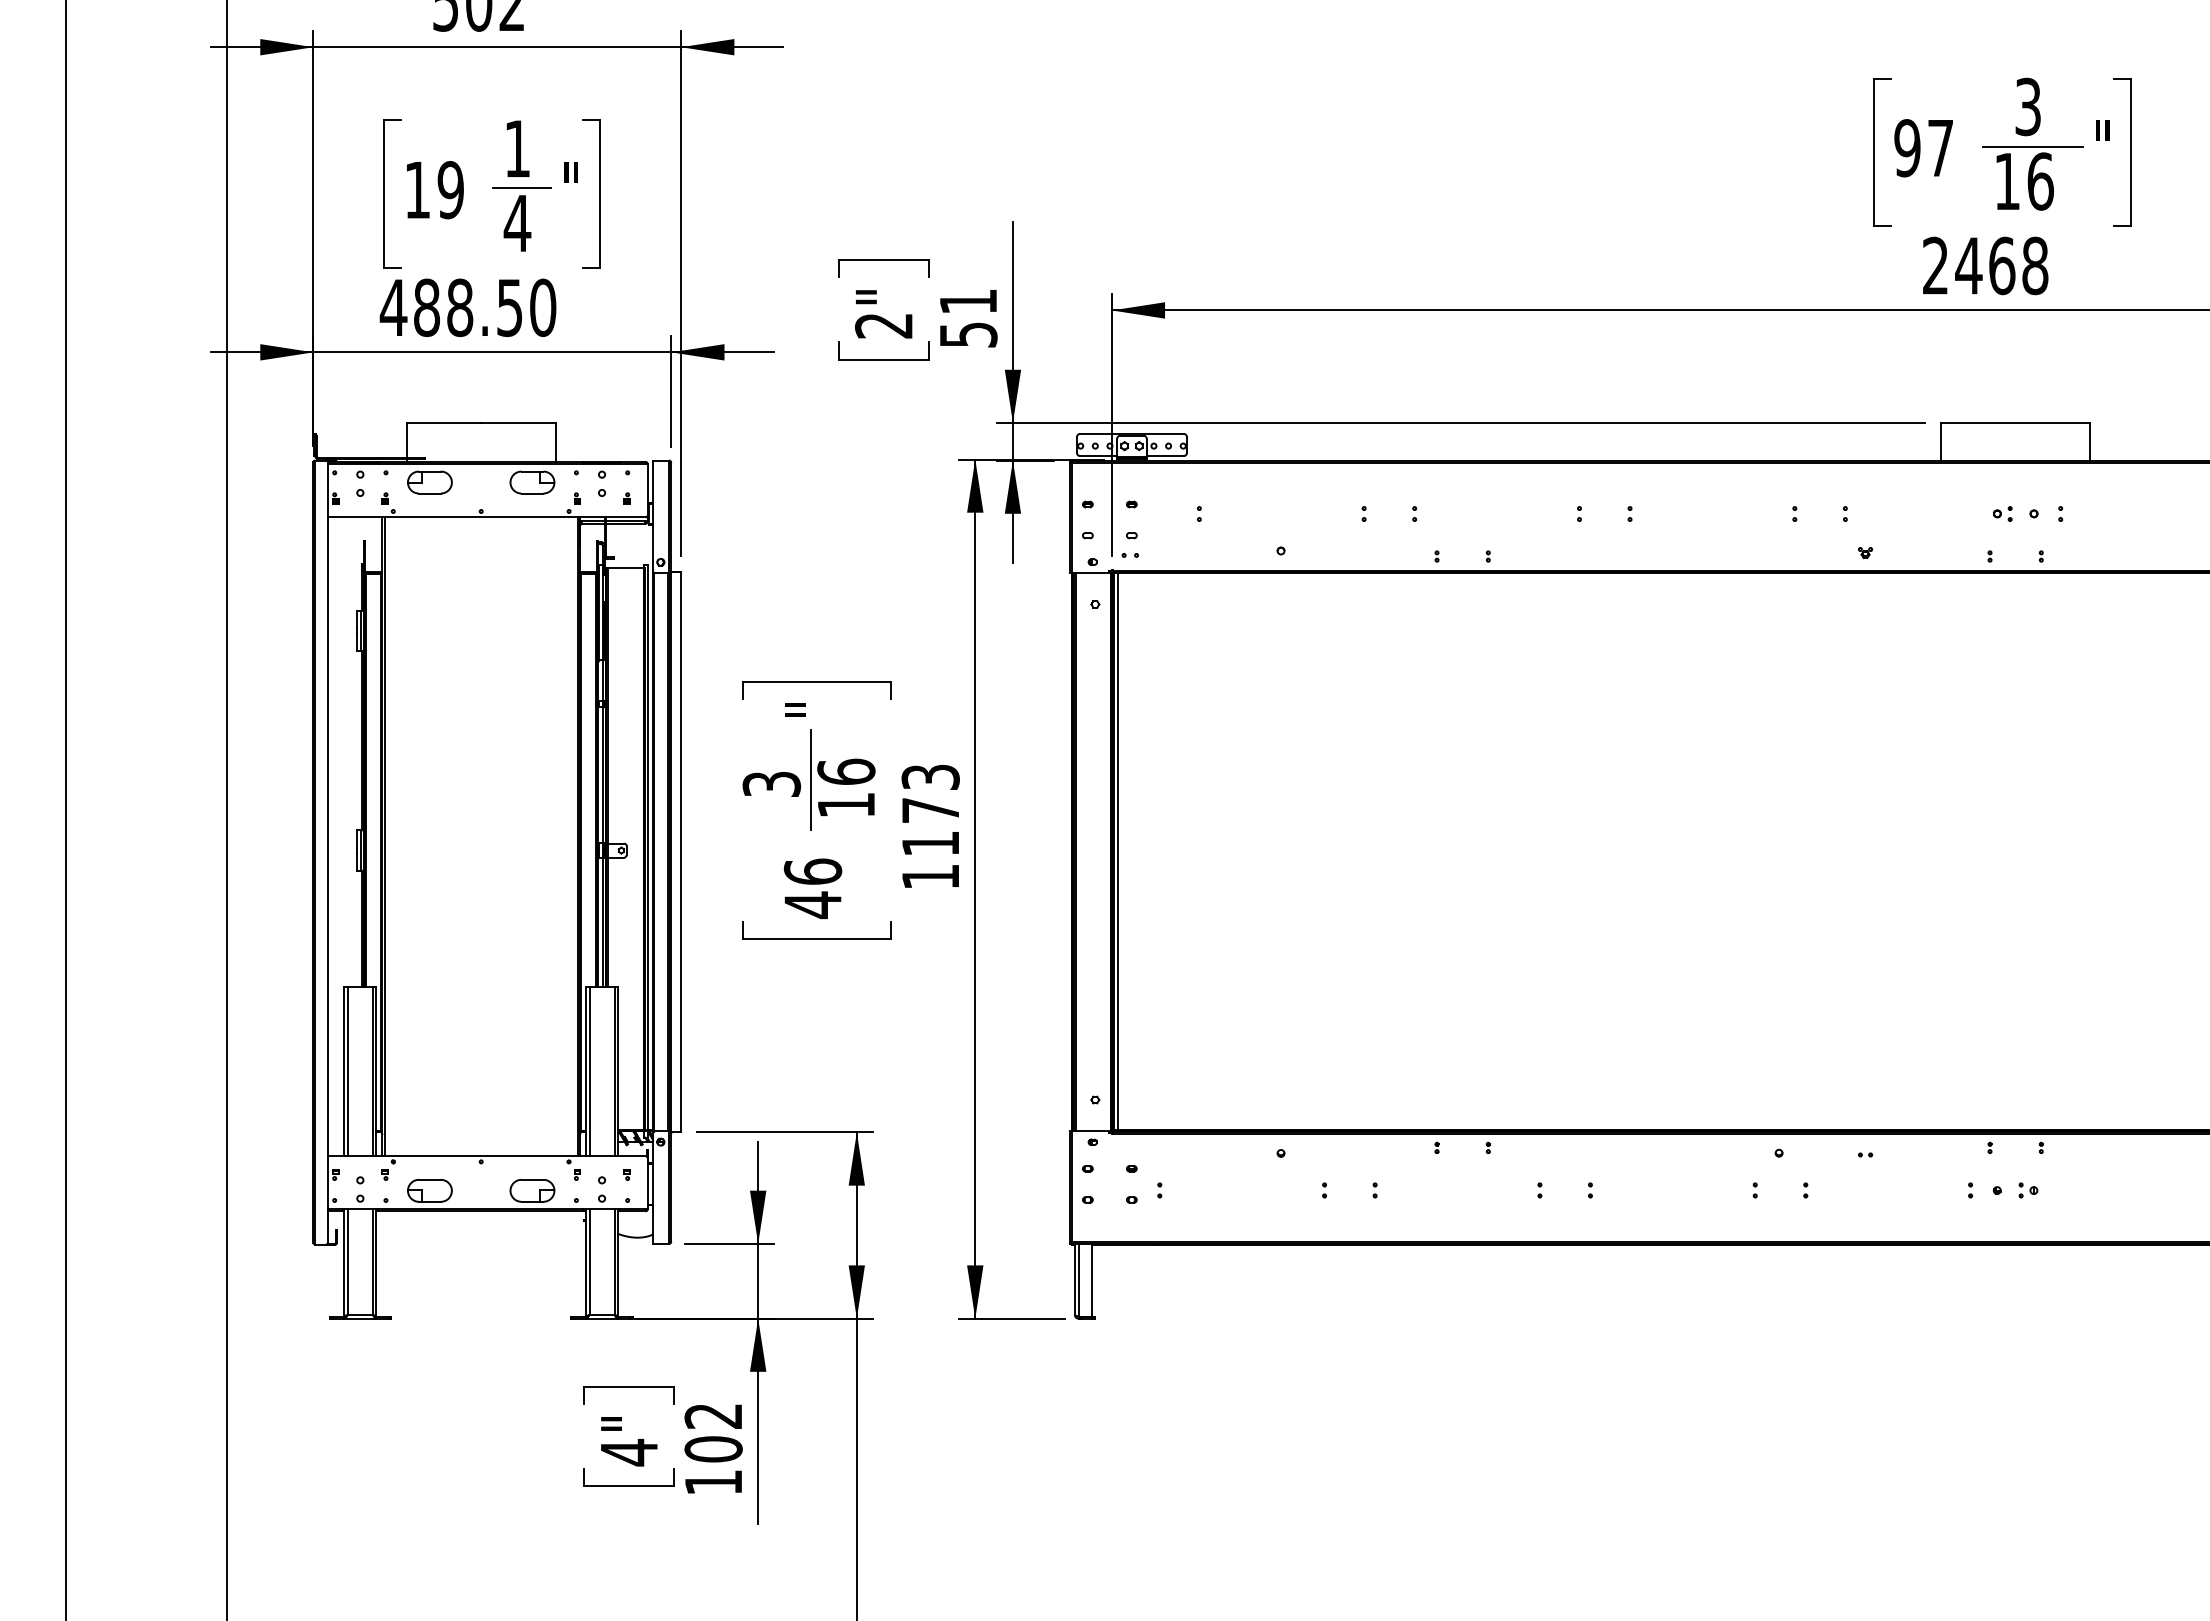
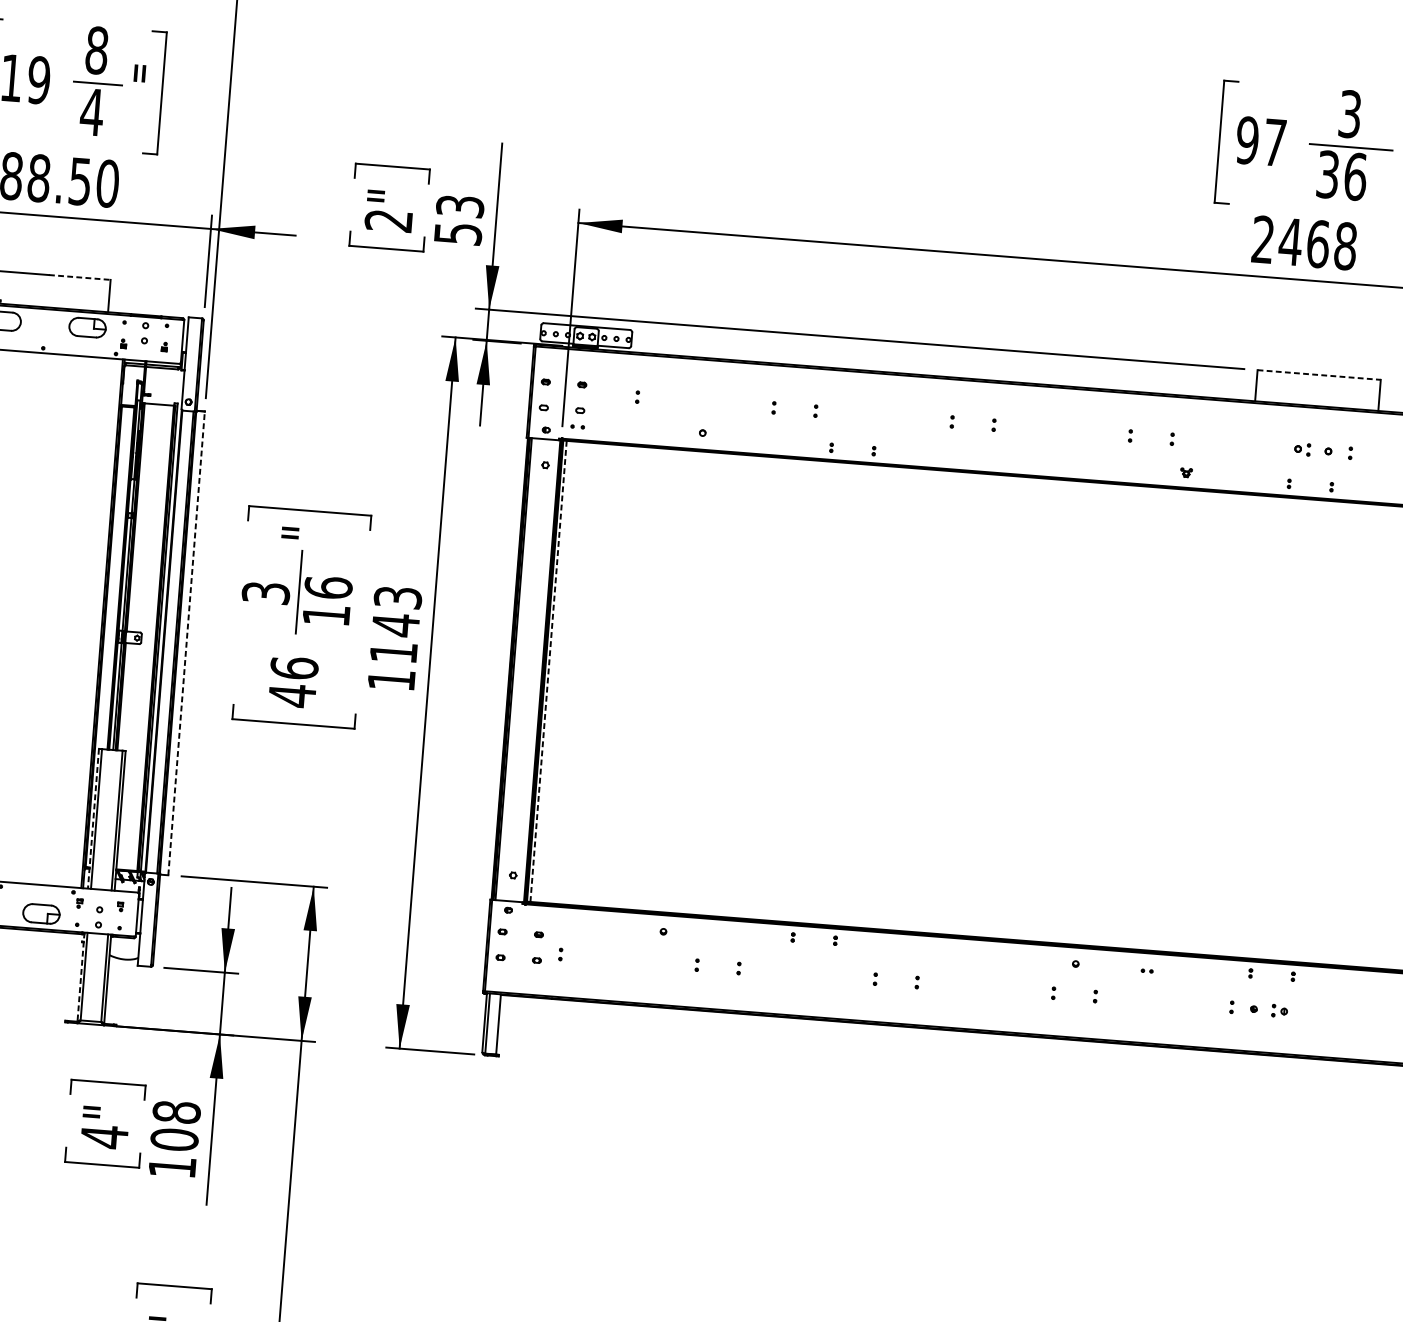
text: (517, 148) -> (96, 50), 1 -> 8
text: (2007, 181) -> (1328, 174), 16 -> 36
text: (968, 301) -> (460, 206), 51 -> 53
line: (518, 422) -> (79, 277), solid -> dashed
line: (2016, 422) -> (1319, 374), solid -> dashed
text: (930, 810) -> (395, 625), 1173 -> 1143
line: (681, 851) -> (186, 642), solid -> dashed
line: (1118, 851) -> (548, 671), solid -> dashed
line: (585, 1072) -> (93, 819), solid -> dashed
line: (585, 1262) -> (80, 976), solid -> dashed
text: (713, 1416) -> (176, 1112), 102 -> 108

